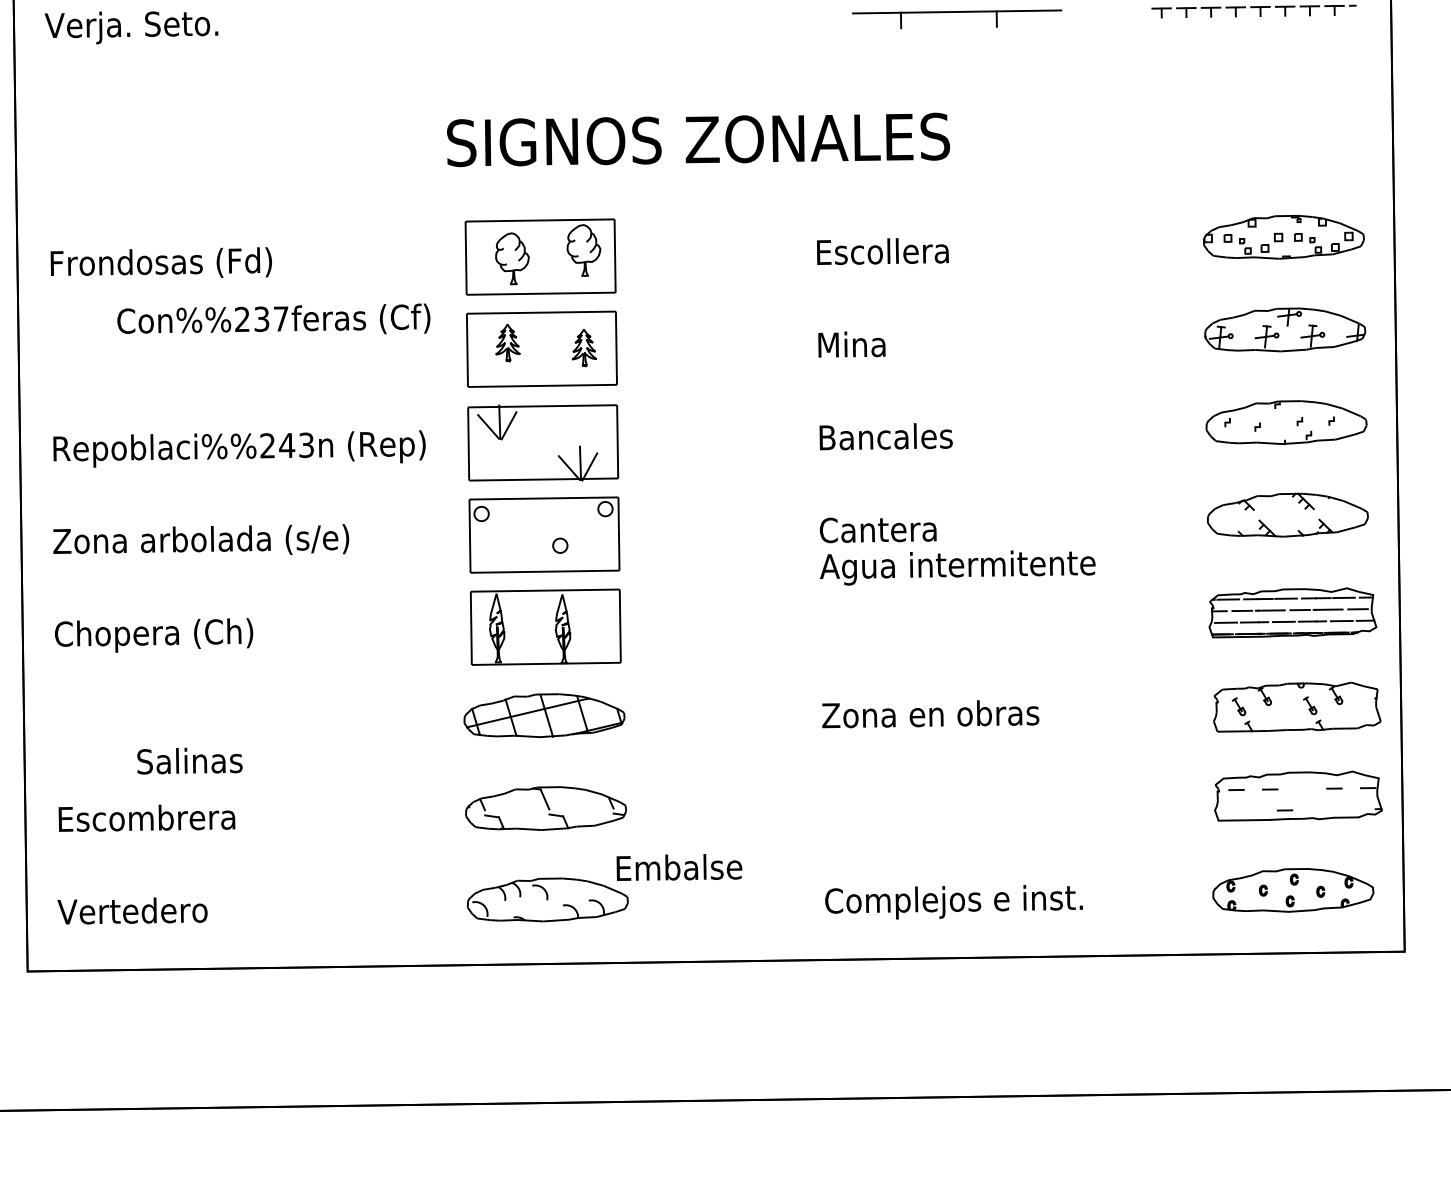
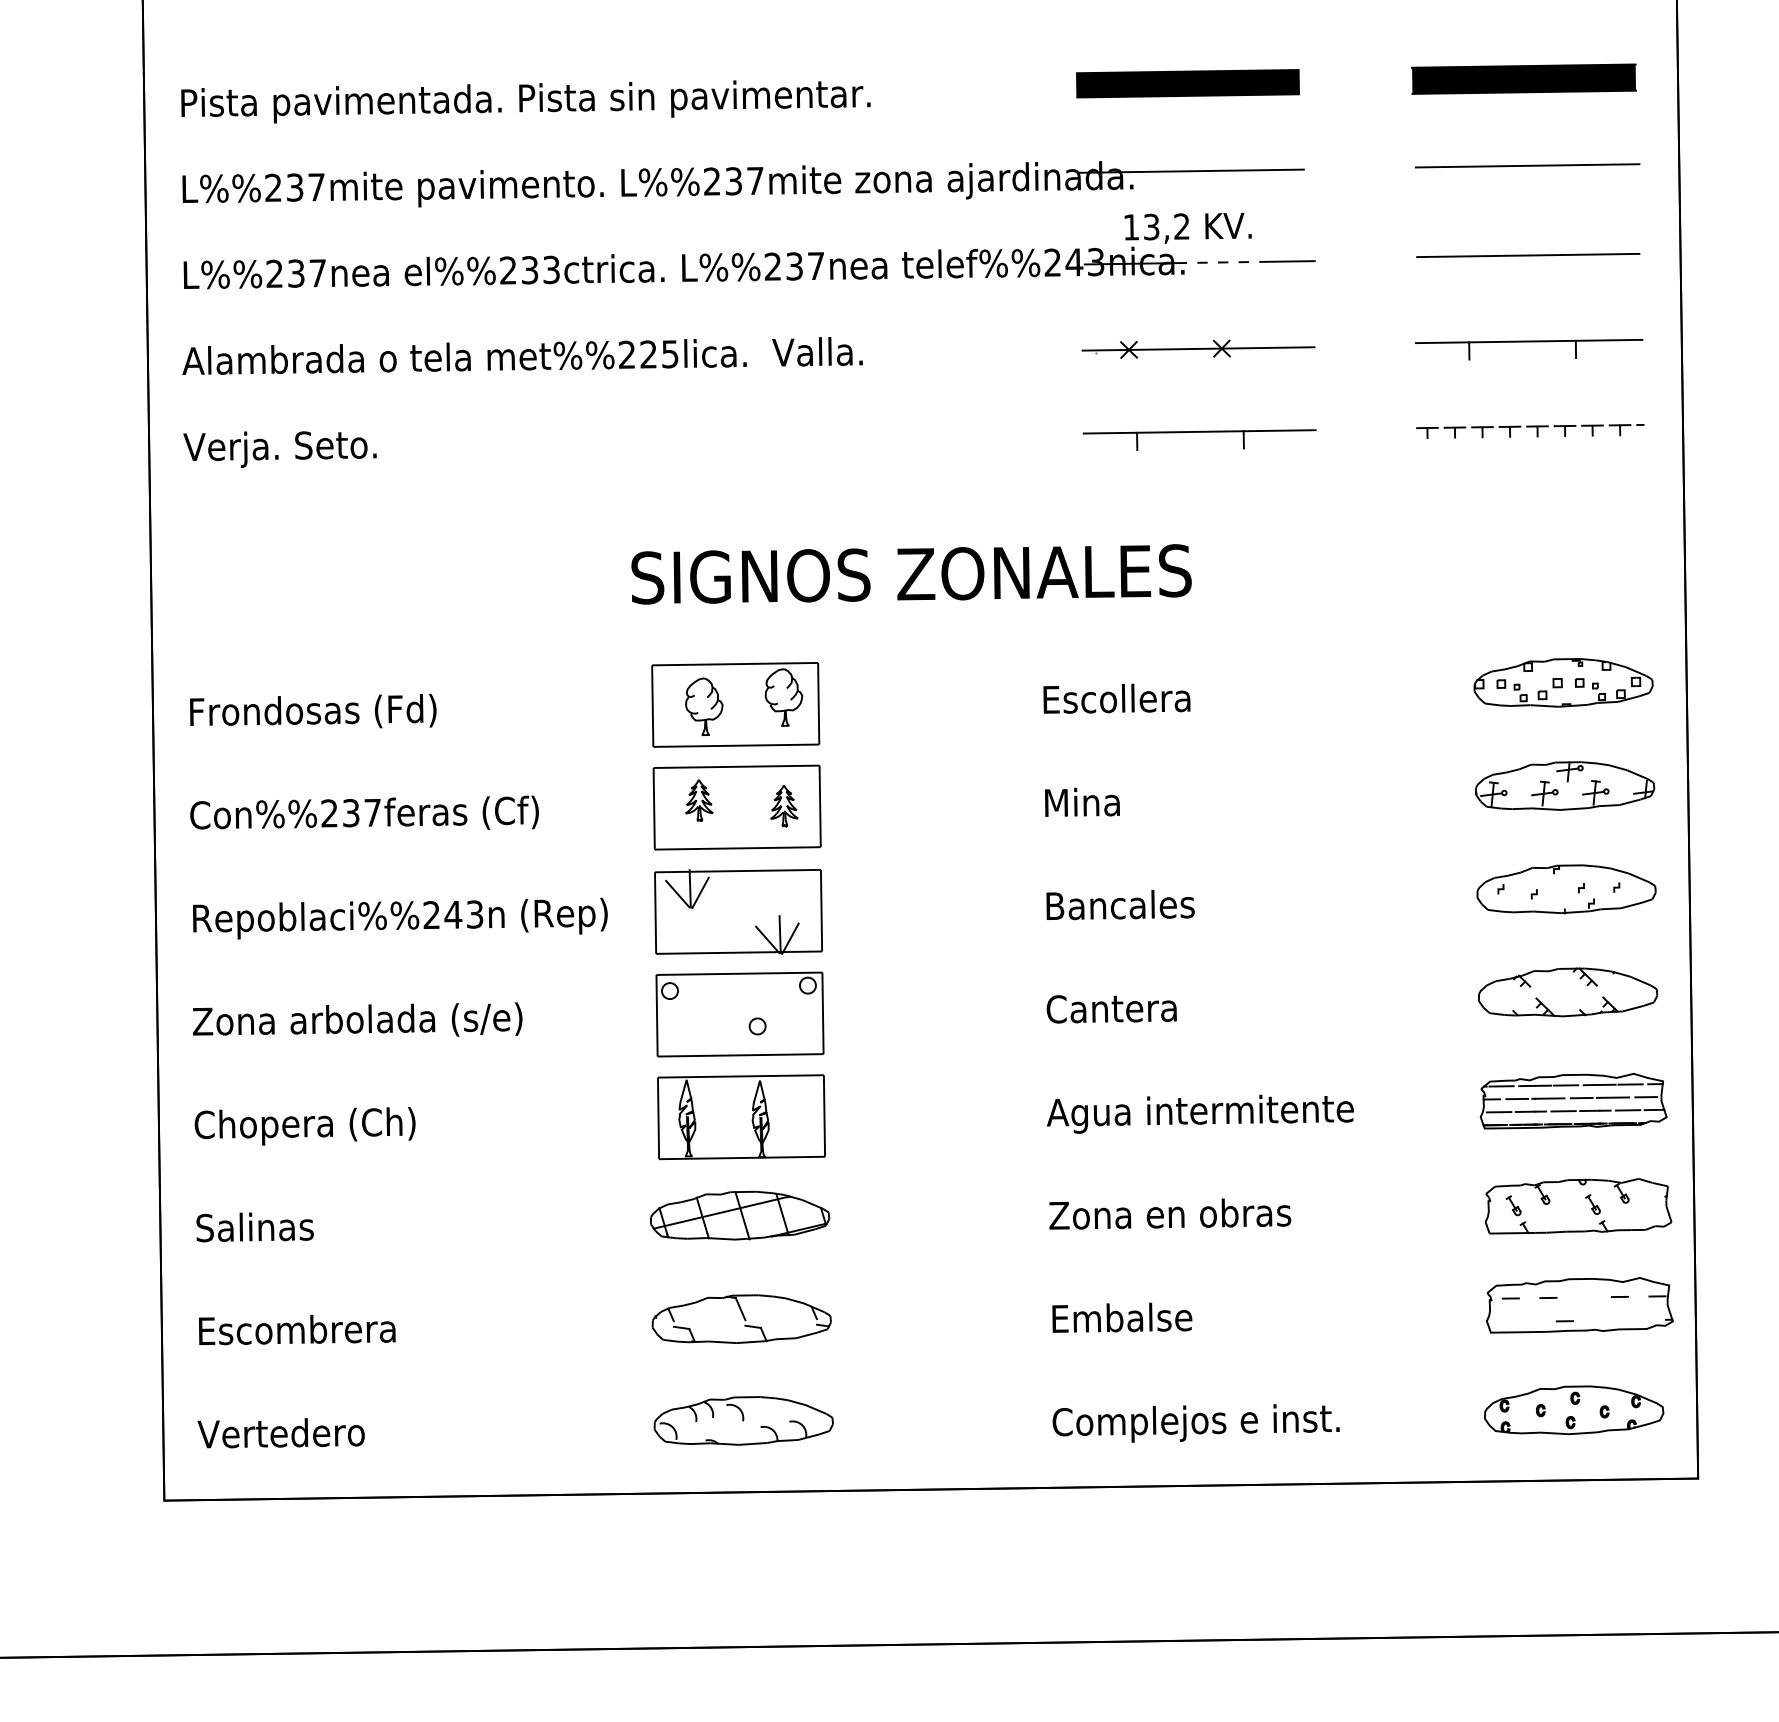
text: (273, 318) -> (364, 812), moved
text: (957, 567) -> (1200, 1113), moved
text: (189, 761) -> (254, 1227), moved
text: (679, 867) -> (1122, 1317), moved

